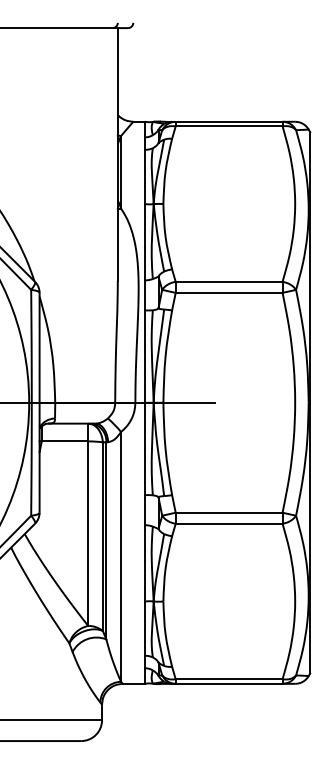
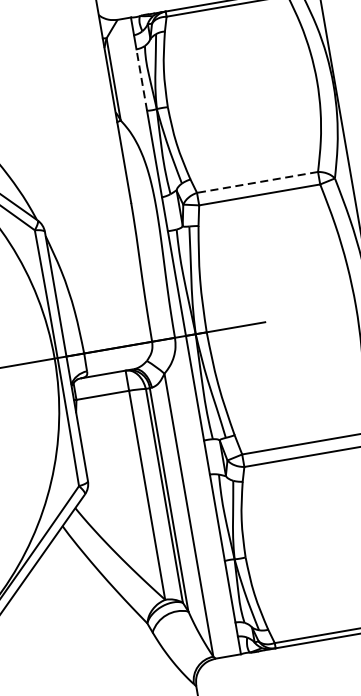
line: (145, 176) -> (142, 79), solid -> dashed
line: (228, 281) -> (256, 182), solid -> dashed

